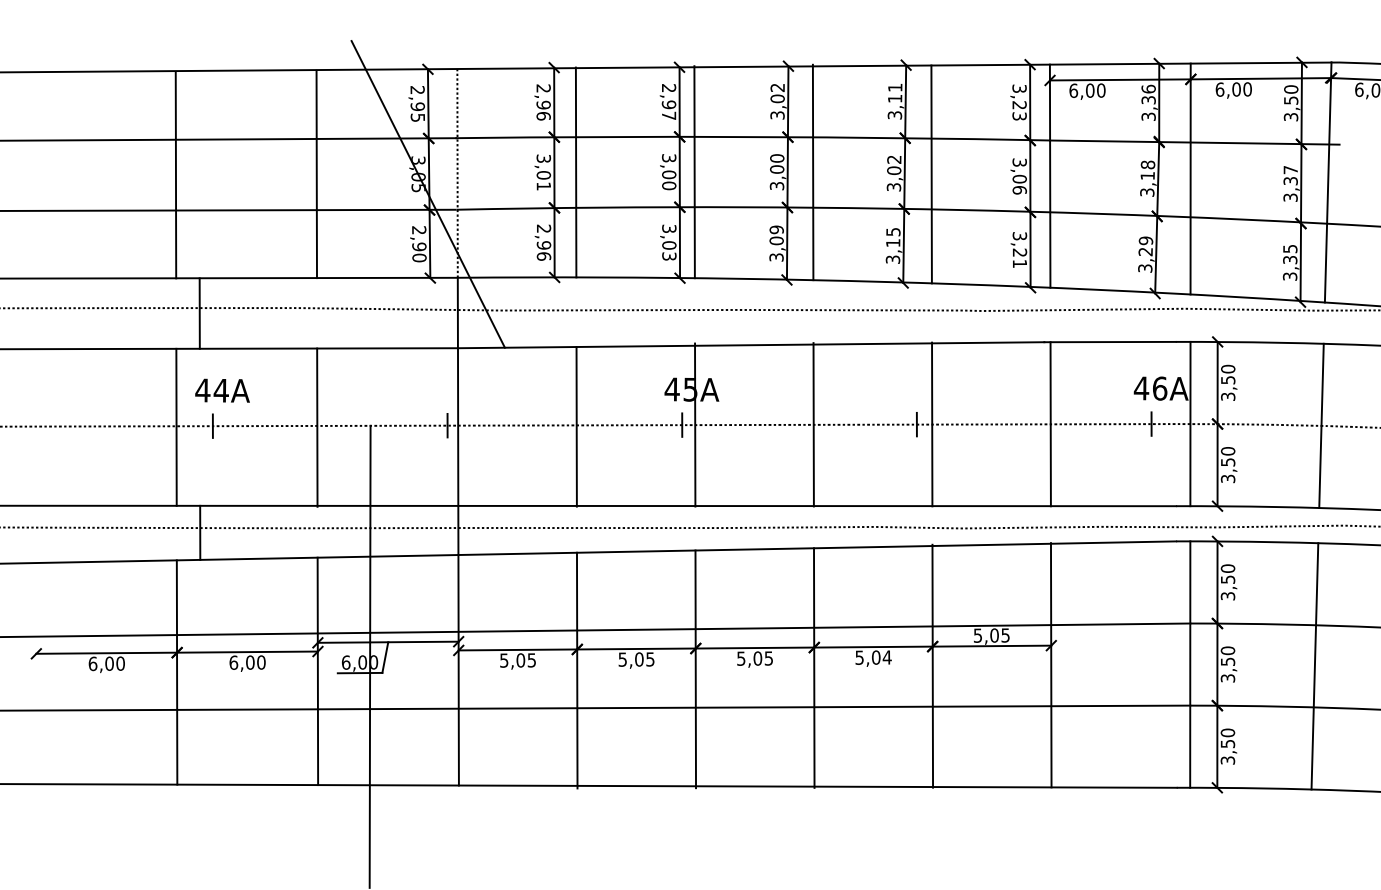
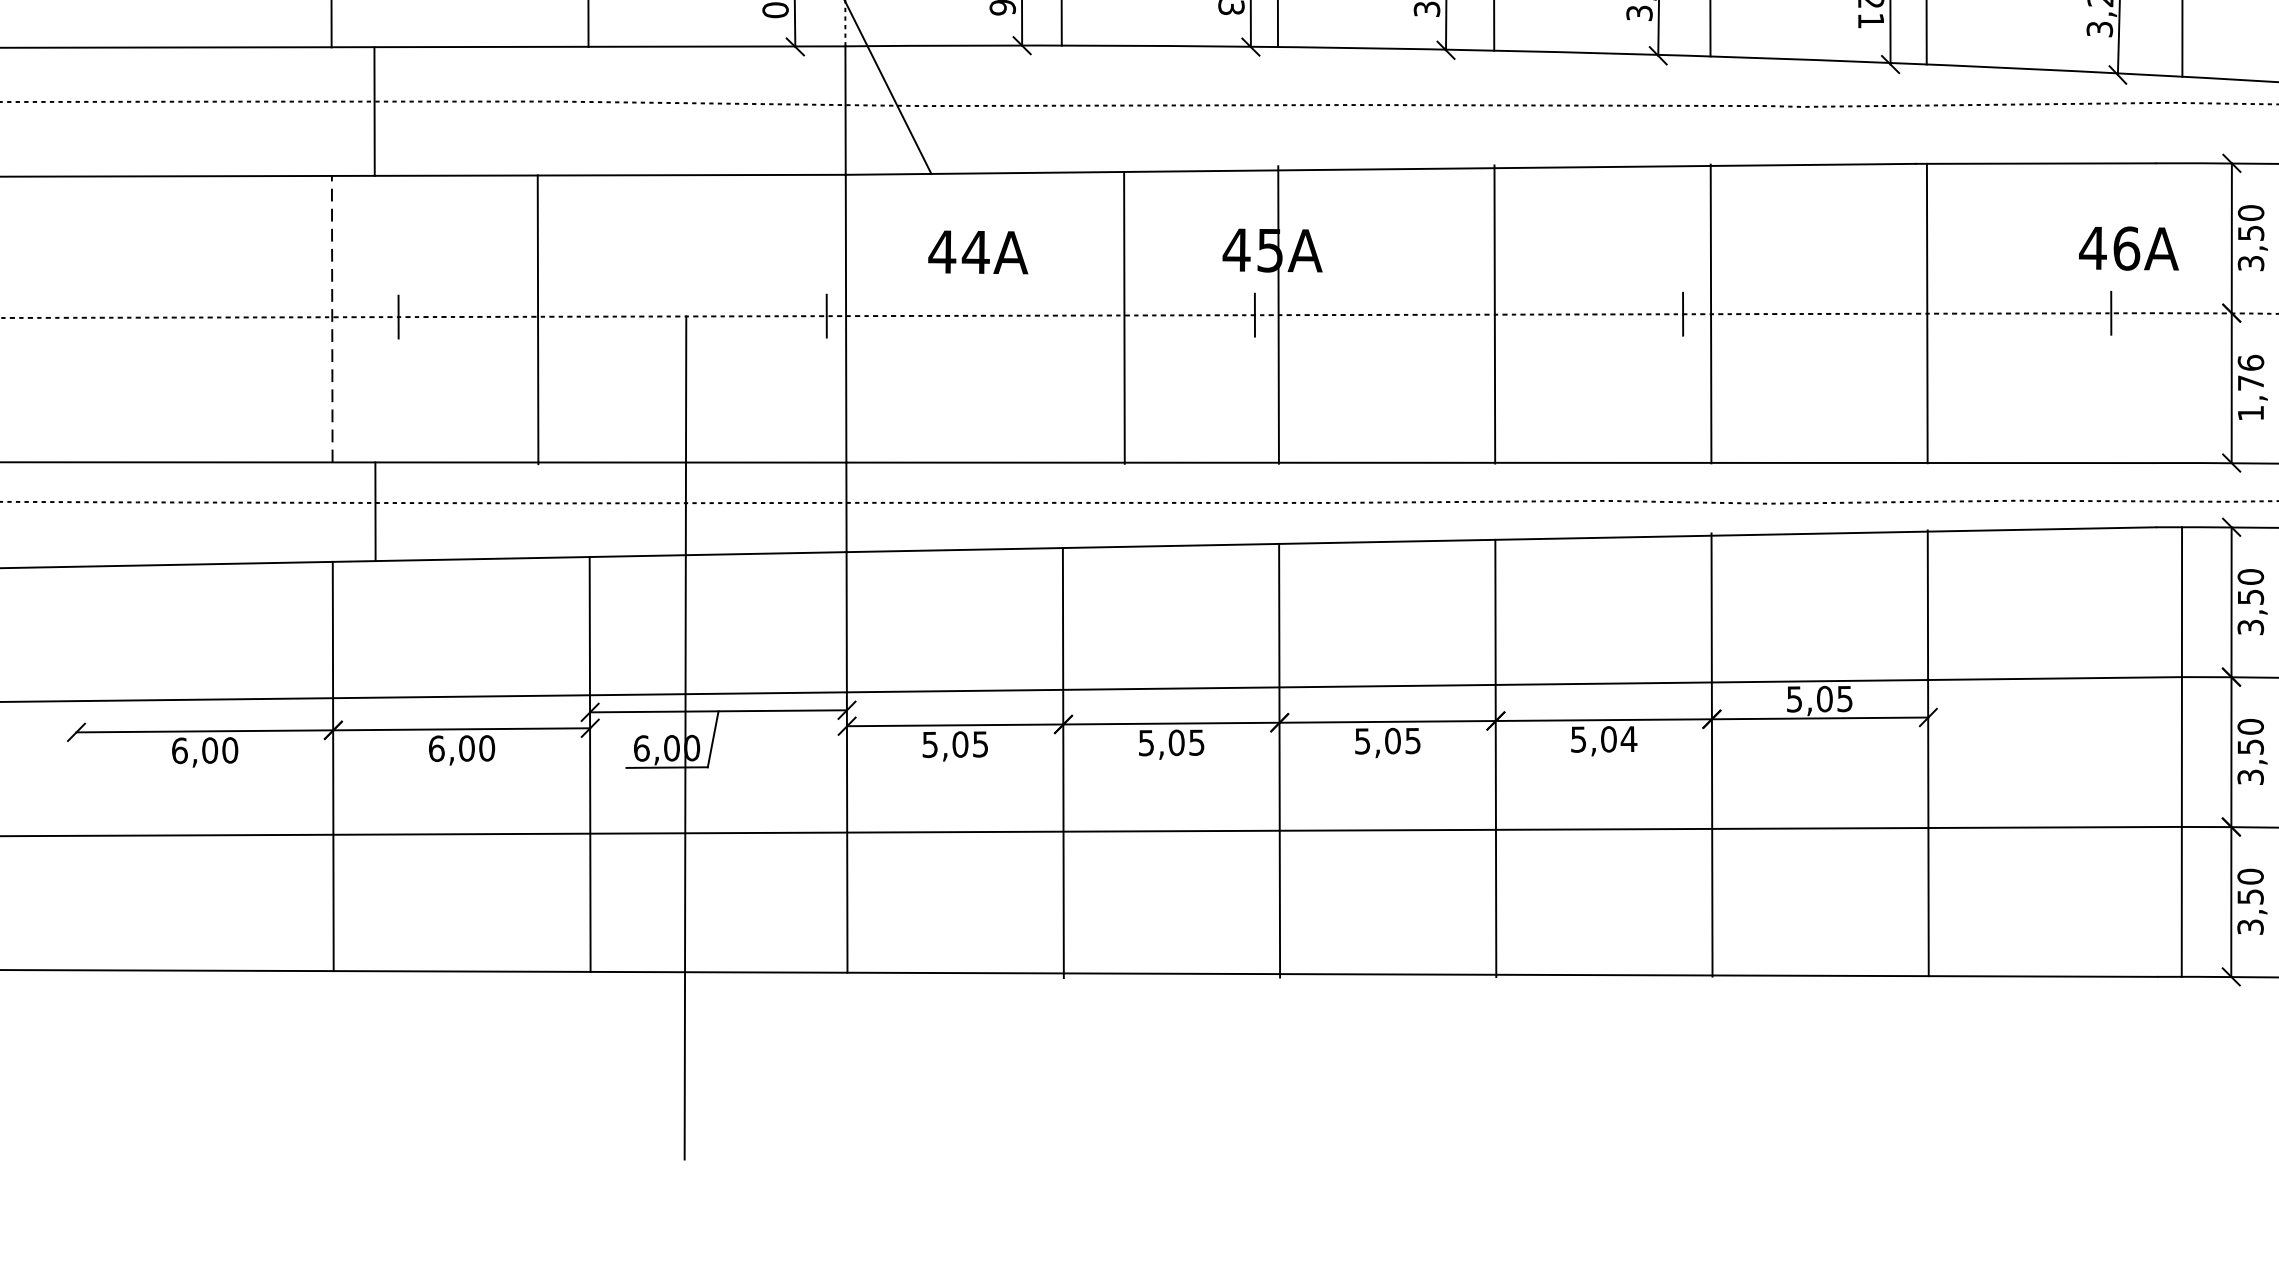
text: (222, 390) -> (978, 251), moved
line: (1190, 423) -> (2182, 312), removed
line: (176, 426) -> (332, 317), solid -> dashed
line: (576, 426) -> (1124, 317), moved
line: (317, 427) -> (538, 319), moved
text: (1227, 464) -> (2249, 386), 3,50 -> 1,76

